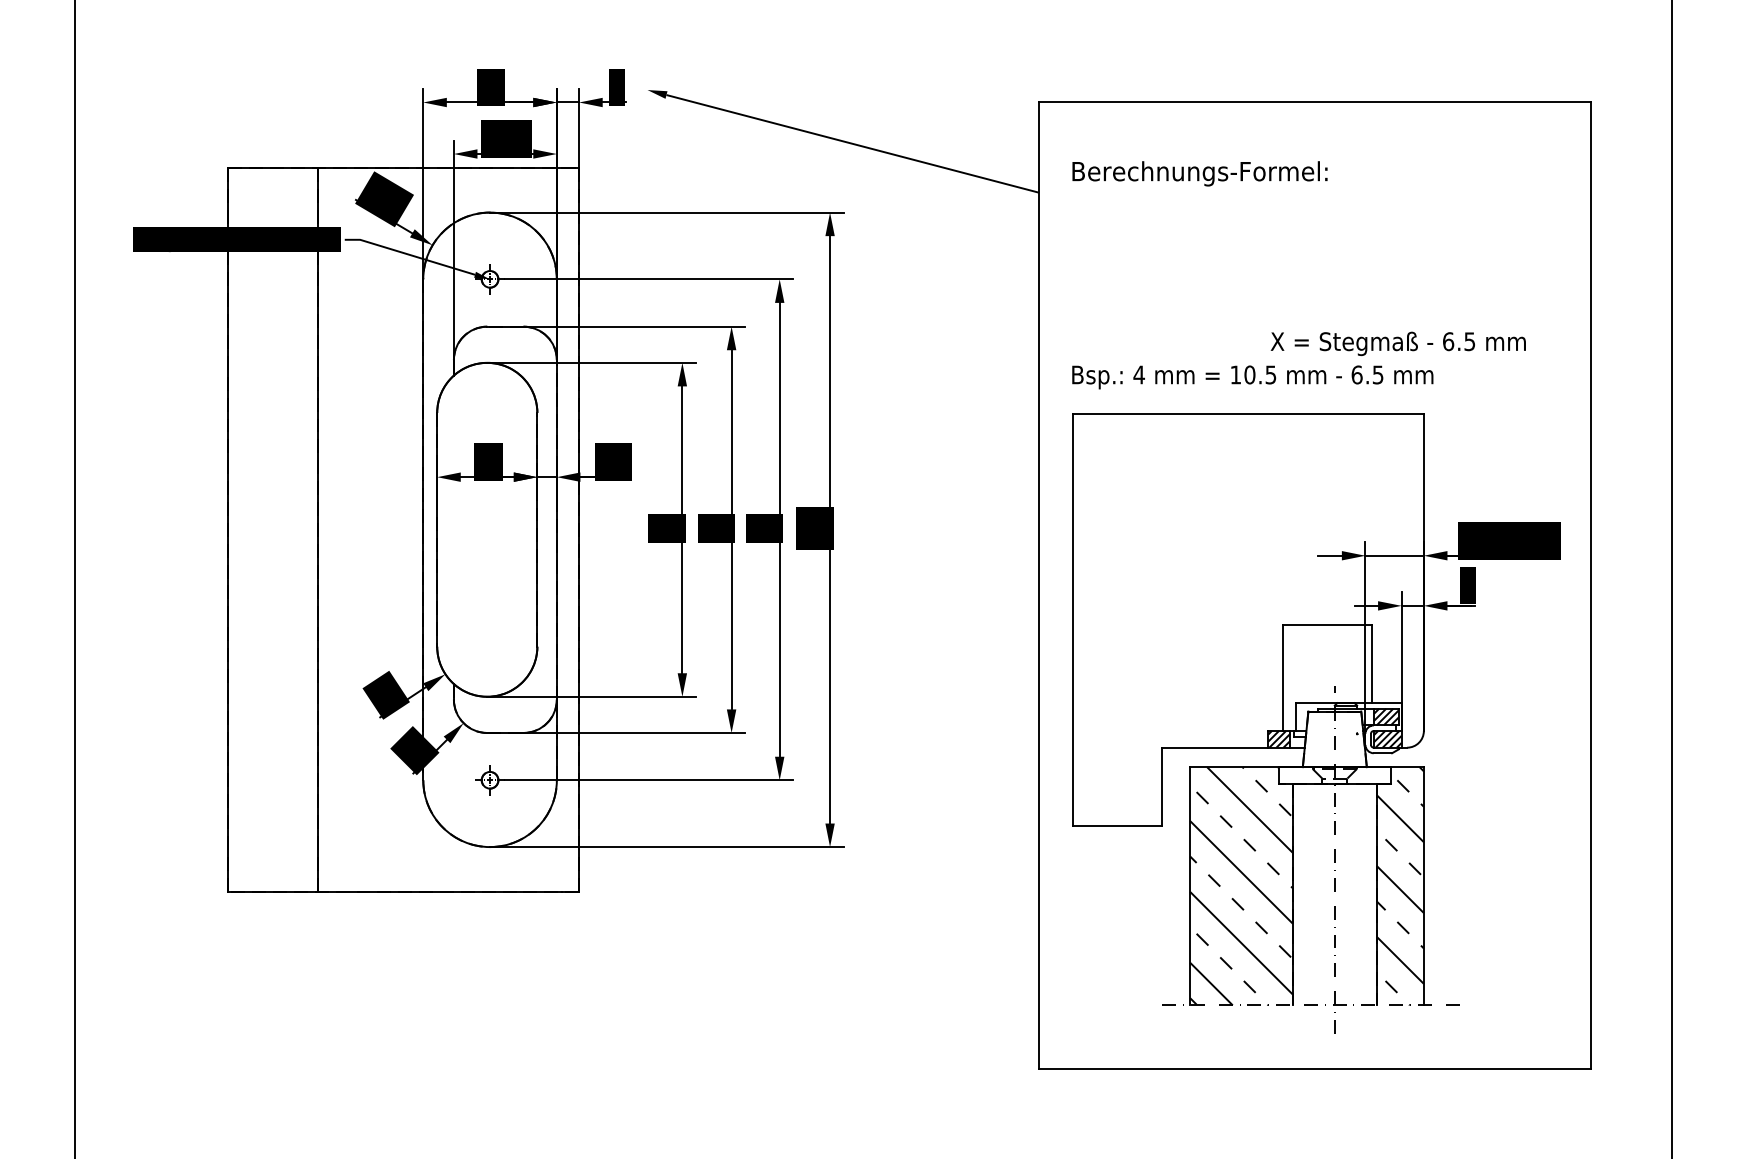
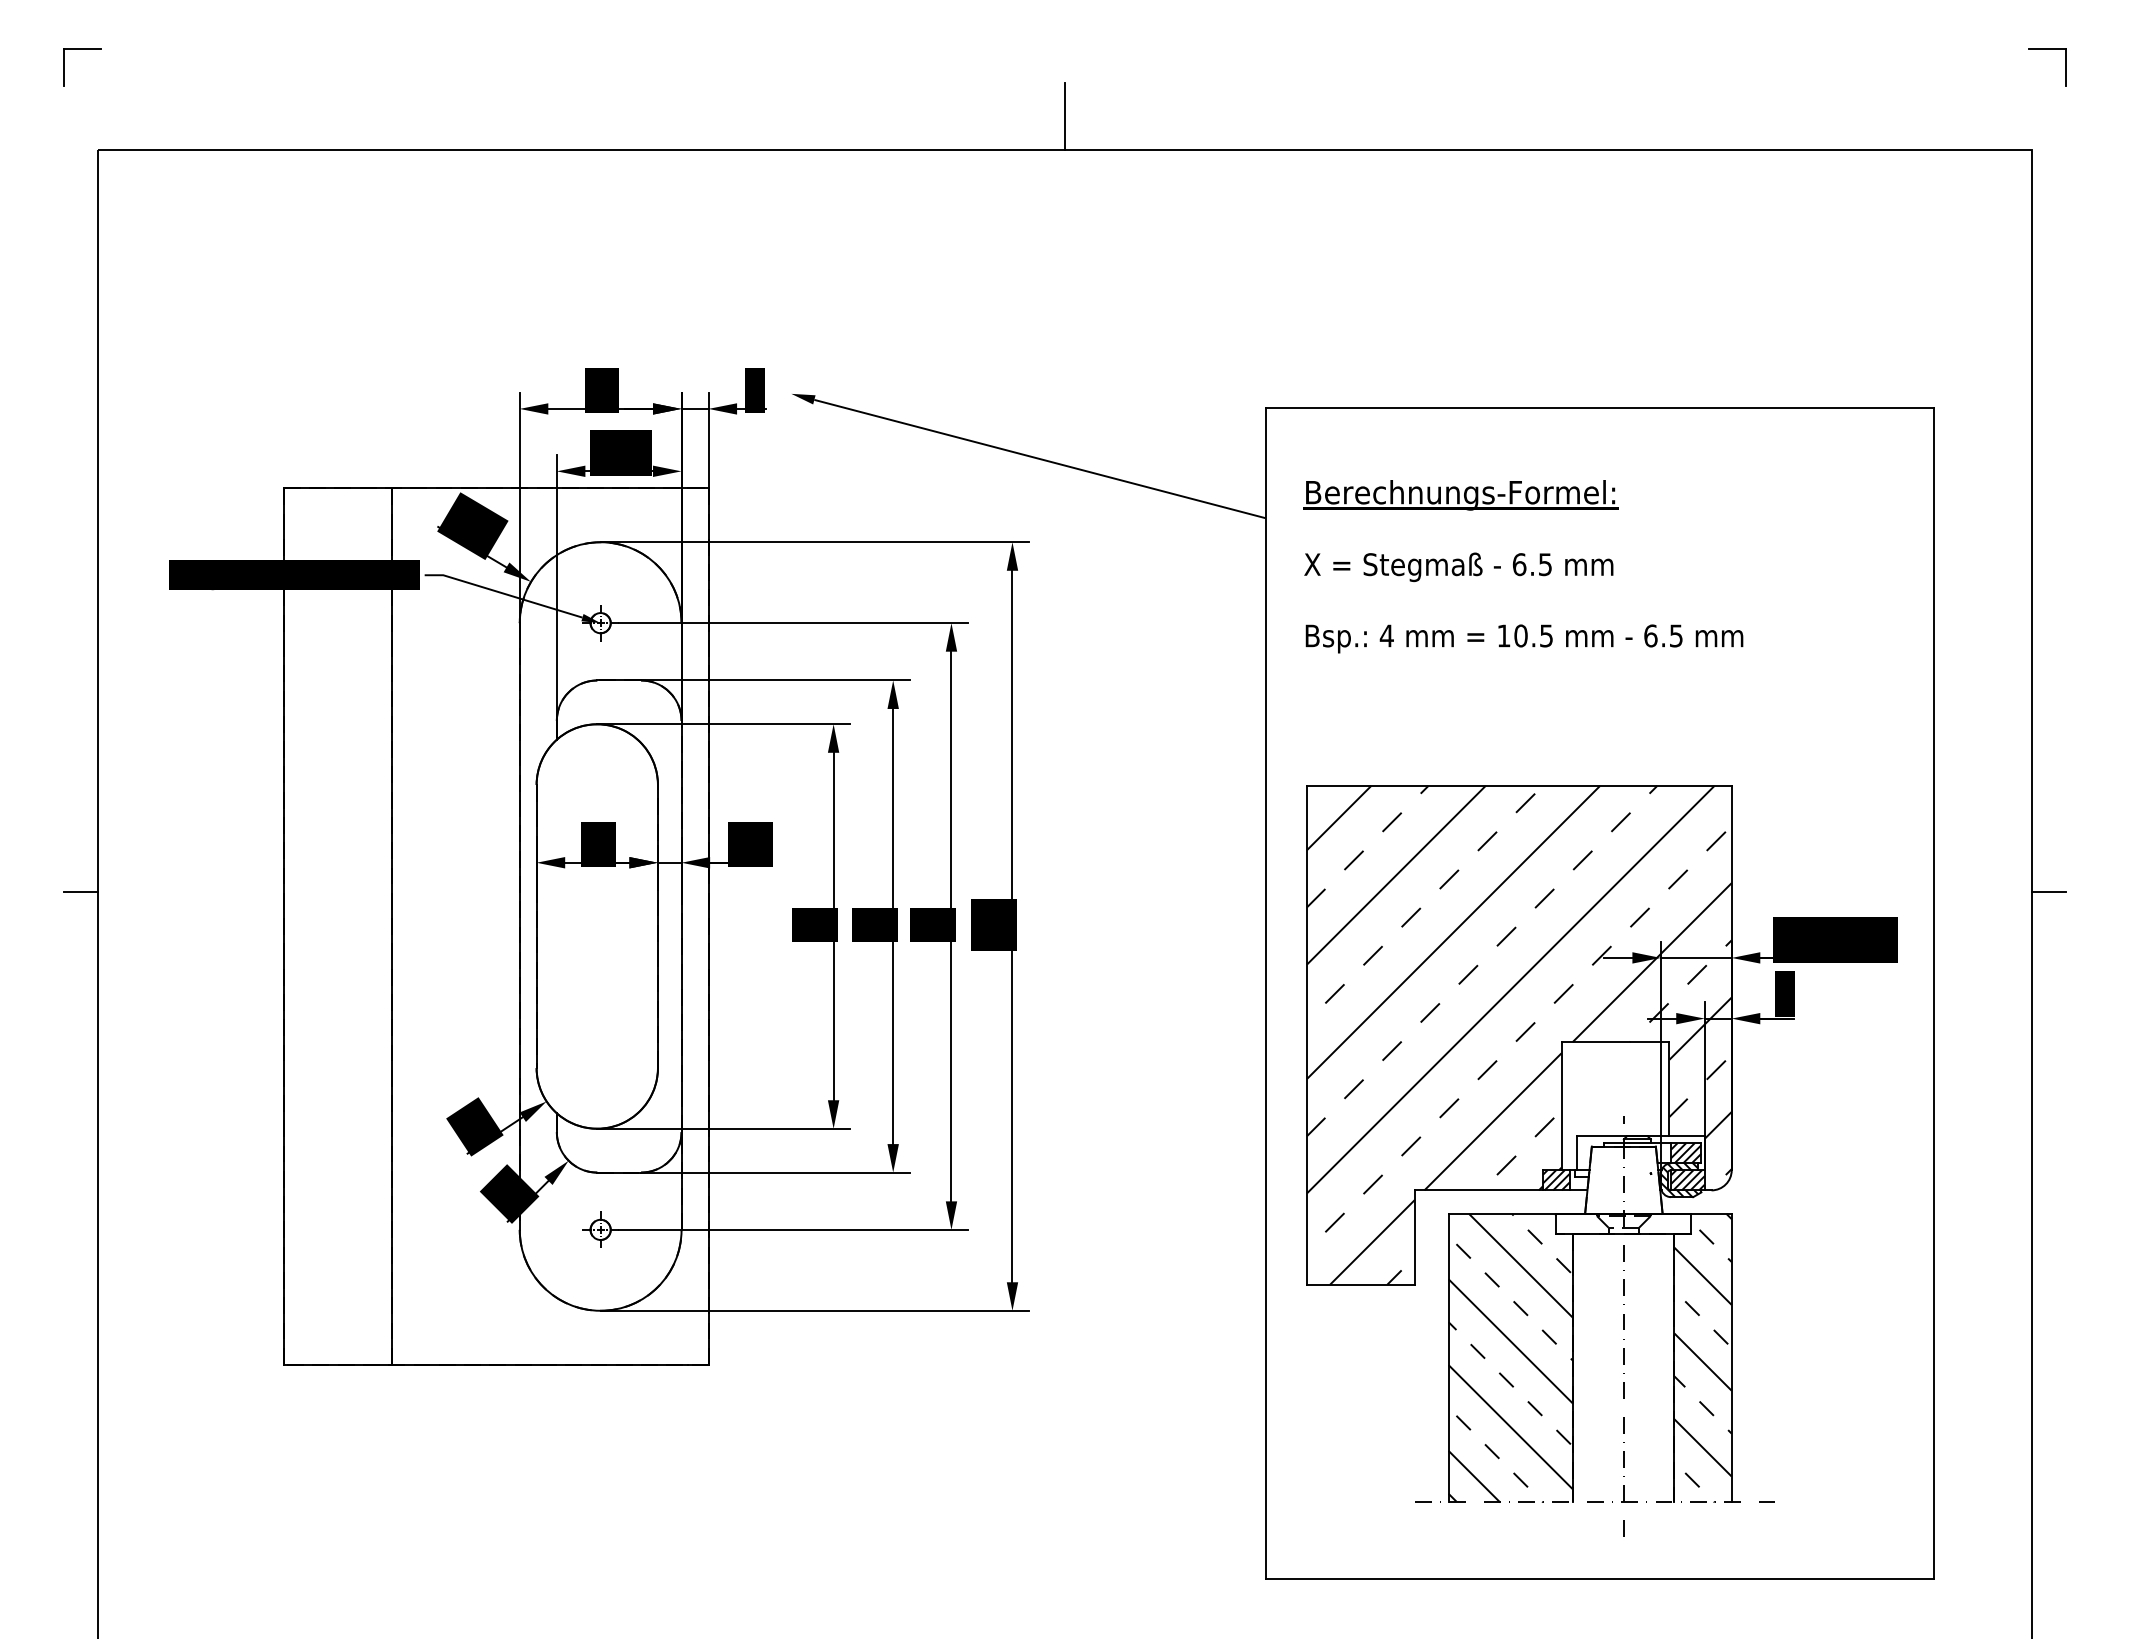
fill: (1199, 183) -> (1460, 507), added
text: (1398, 344) -> (1458, 567), moved
text: (1252, 377) -> (1524, 638), moved
line: (60, 501) -> (80, 892), added
line: (1686, 501) -> (2049, 892), added
hatch: (1248, 618) -> (1519, 1034), added
hatch: (1380, 739) -> (1679, 1180), added

